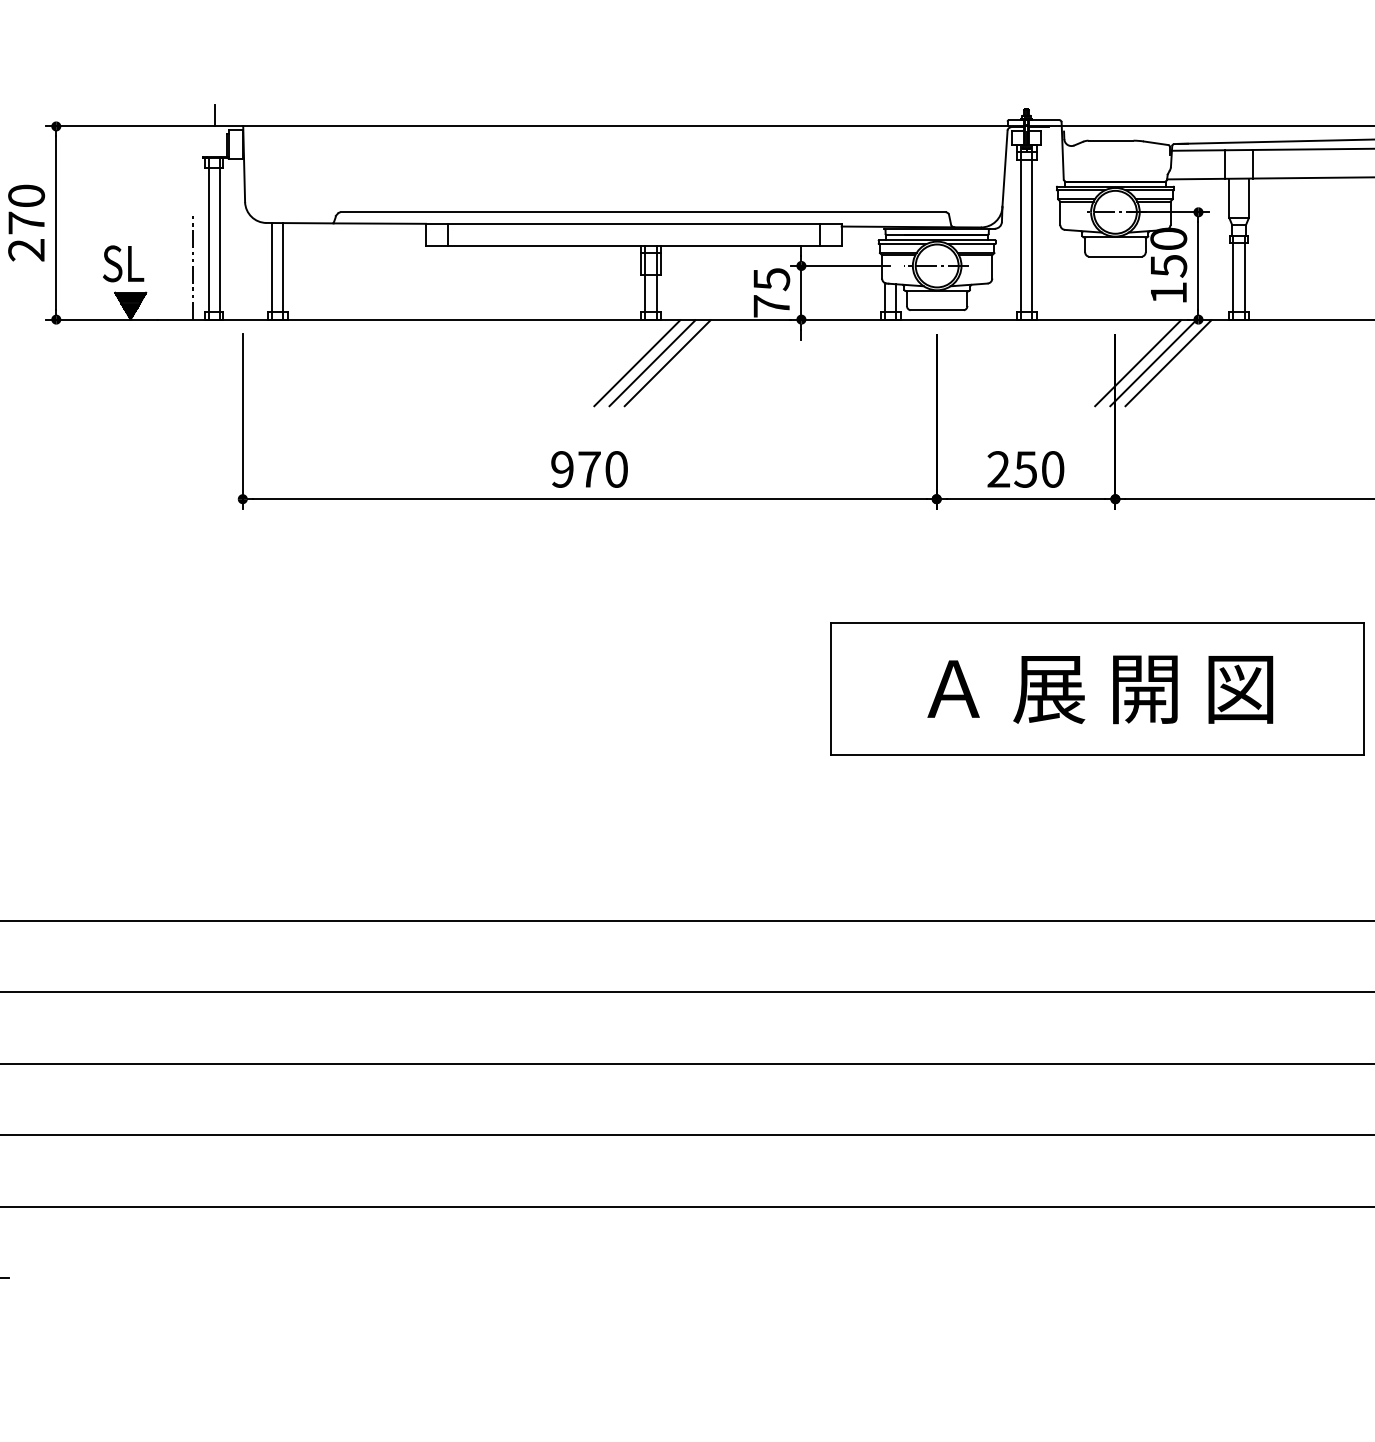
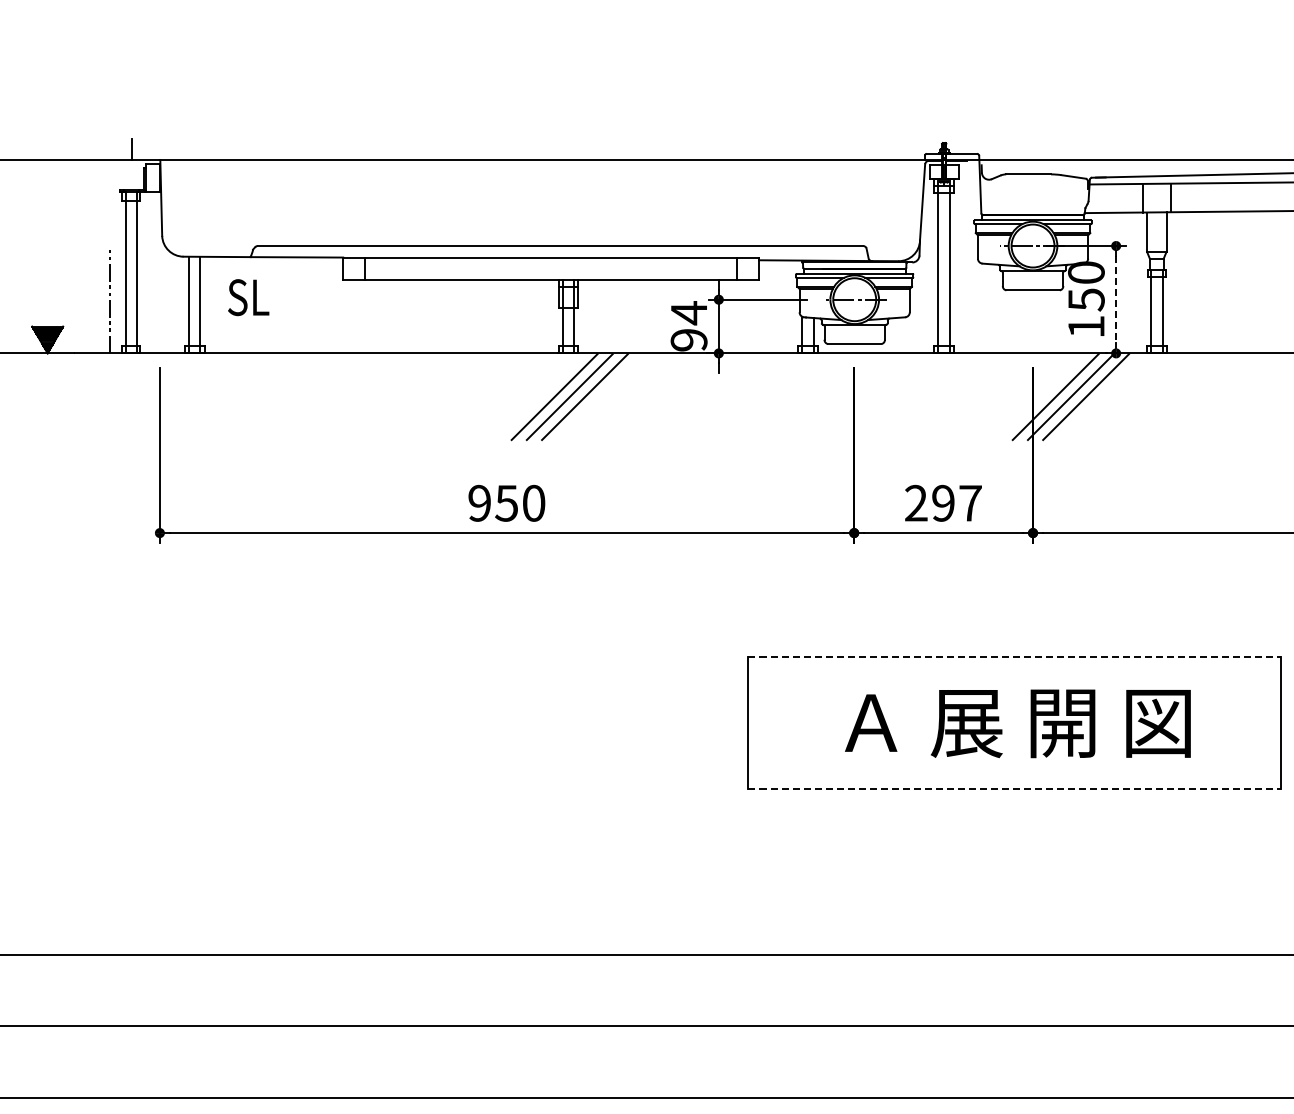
text: (123, 263) -> (248, 297), moved
line: (1198, 265) -> (1116, 299), solid -> dashed
text: (771, 292) -> (688, 326), 75 -> 94
text: (588, 469) -> (505, 503), 970 -> 950
text: (1039, 469) -> (957, 503), 250 -> 297
line: (1097, 623) -> (1015, 657), solid -> dashed
line: (1097, 755) -> (1015, 789), solid -> dashed

